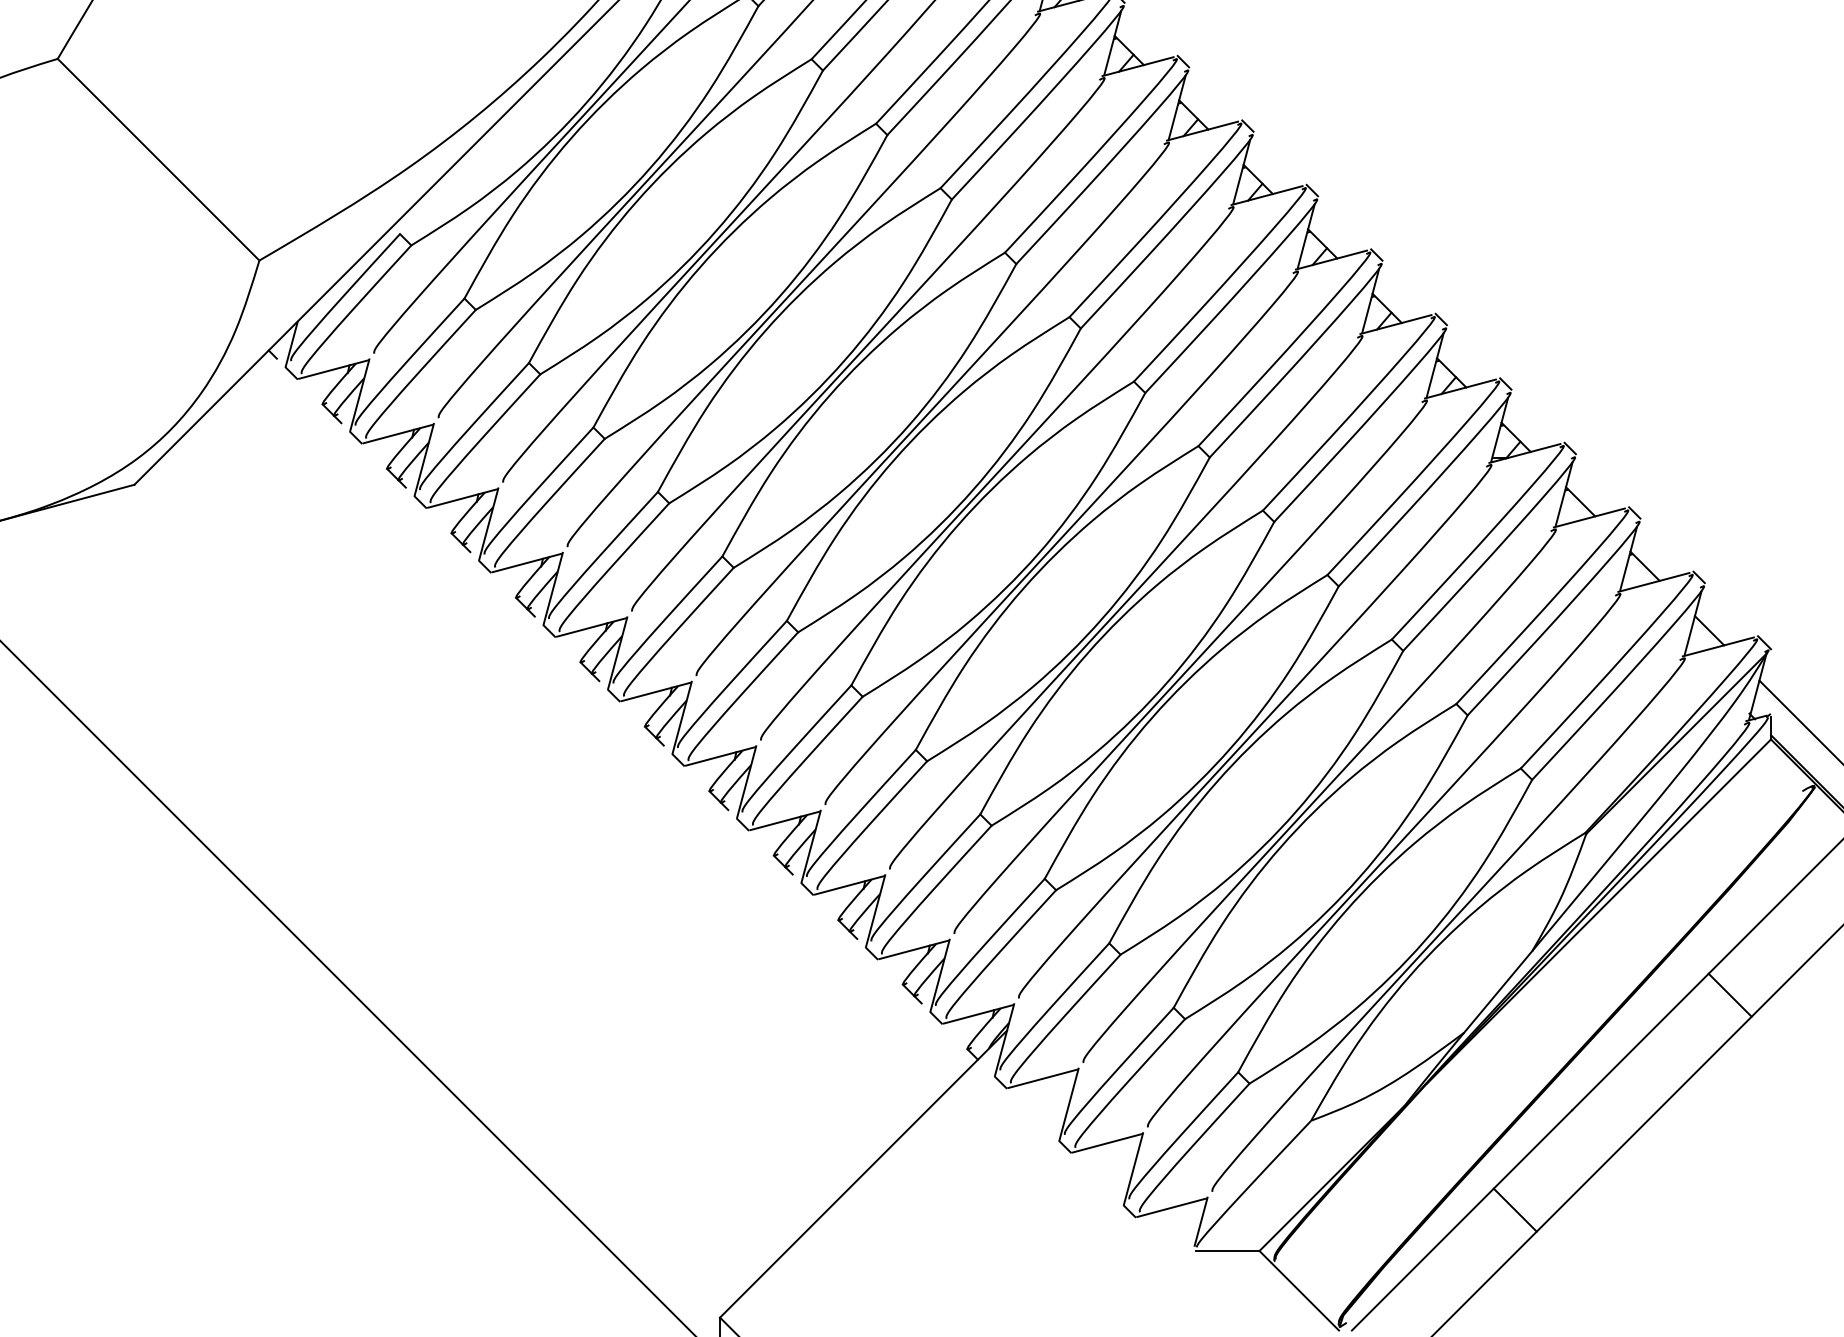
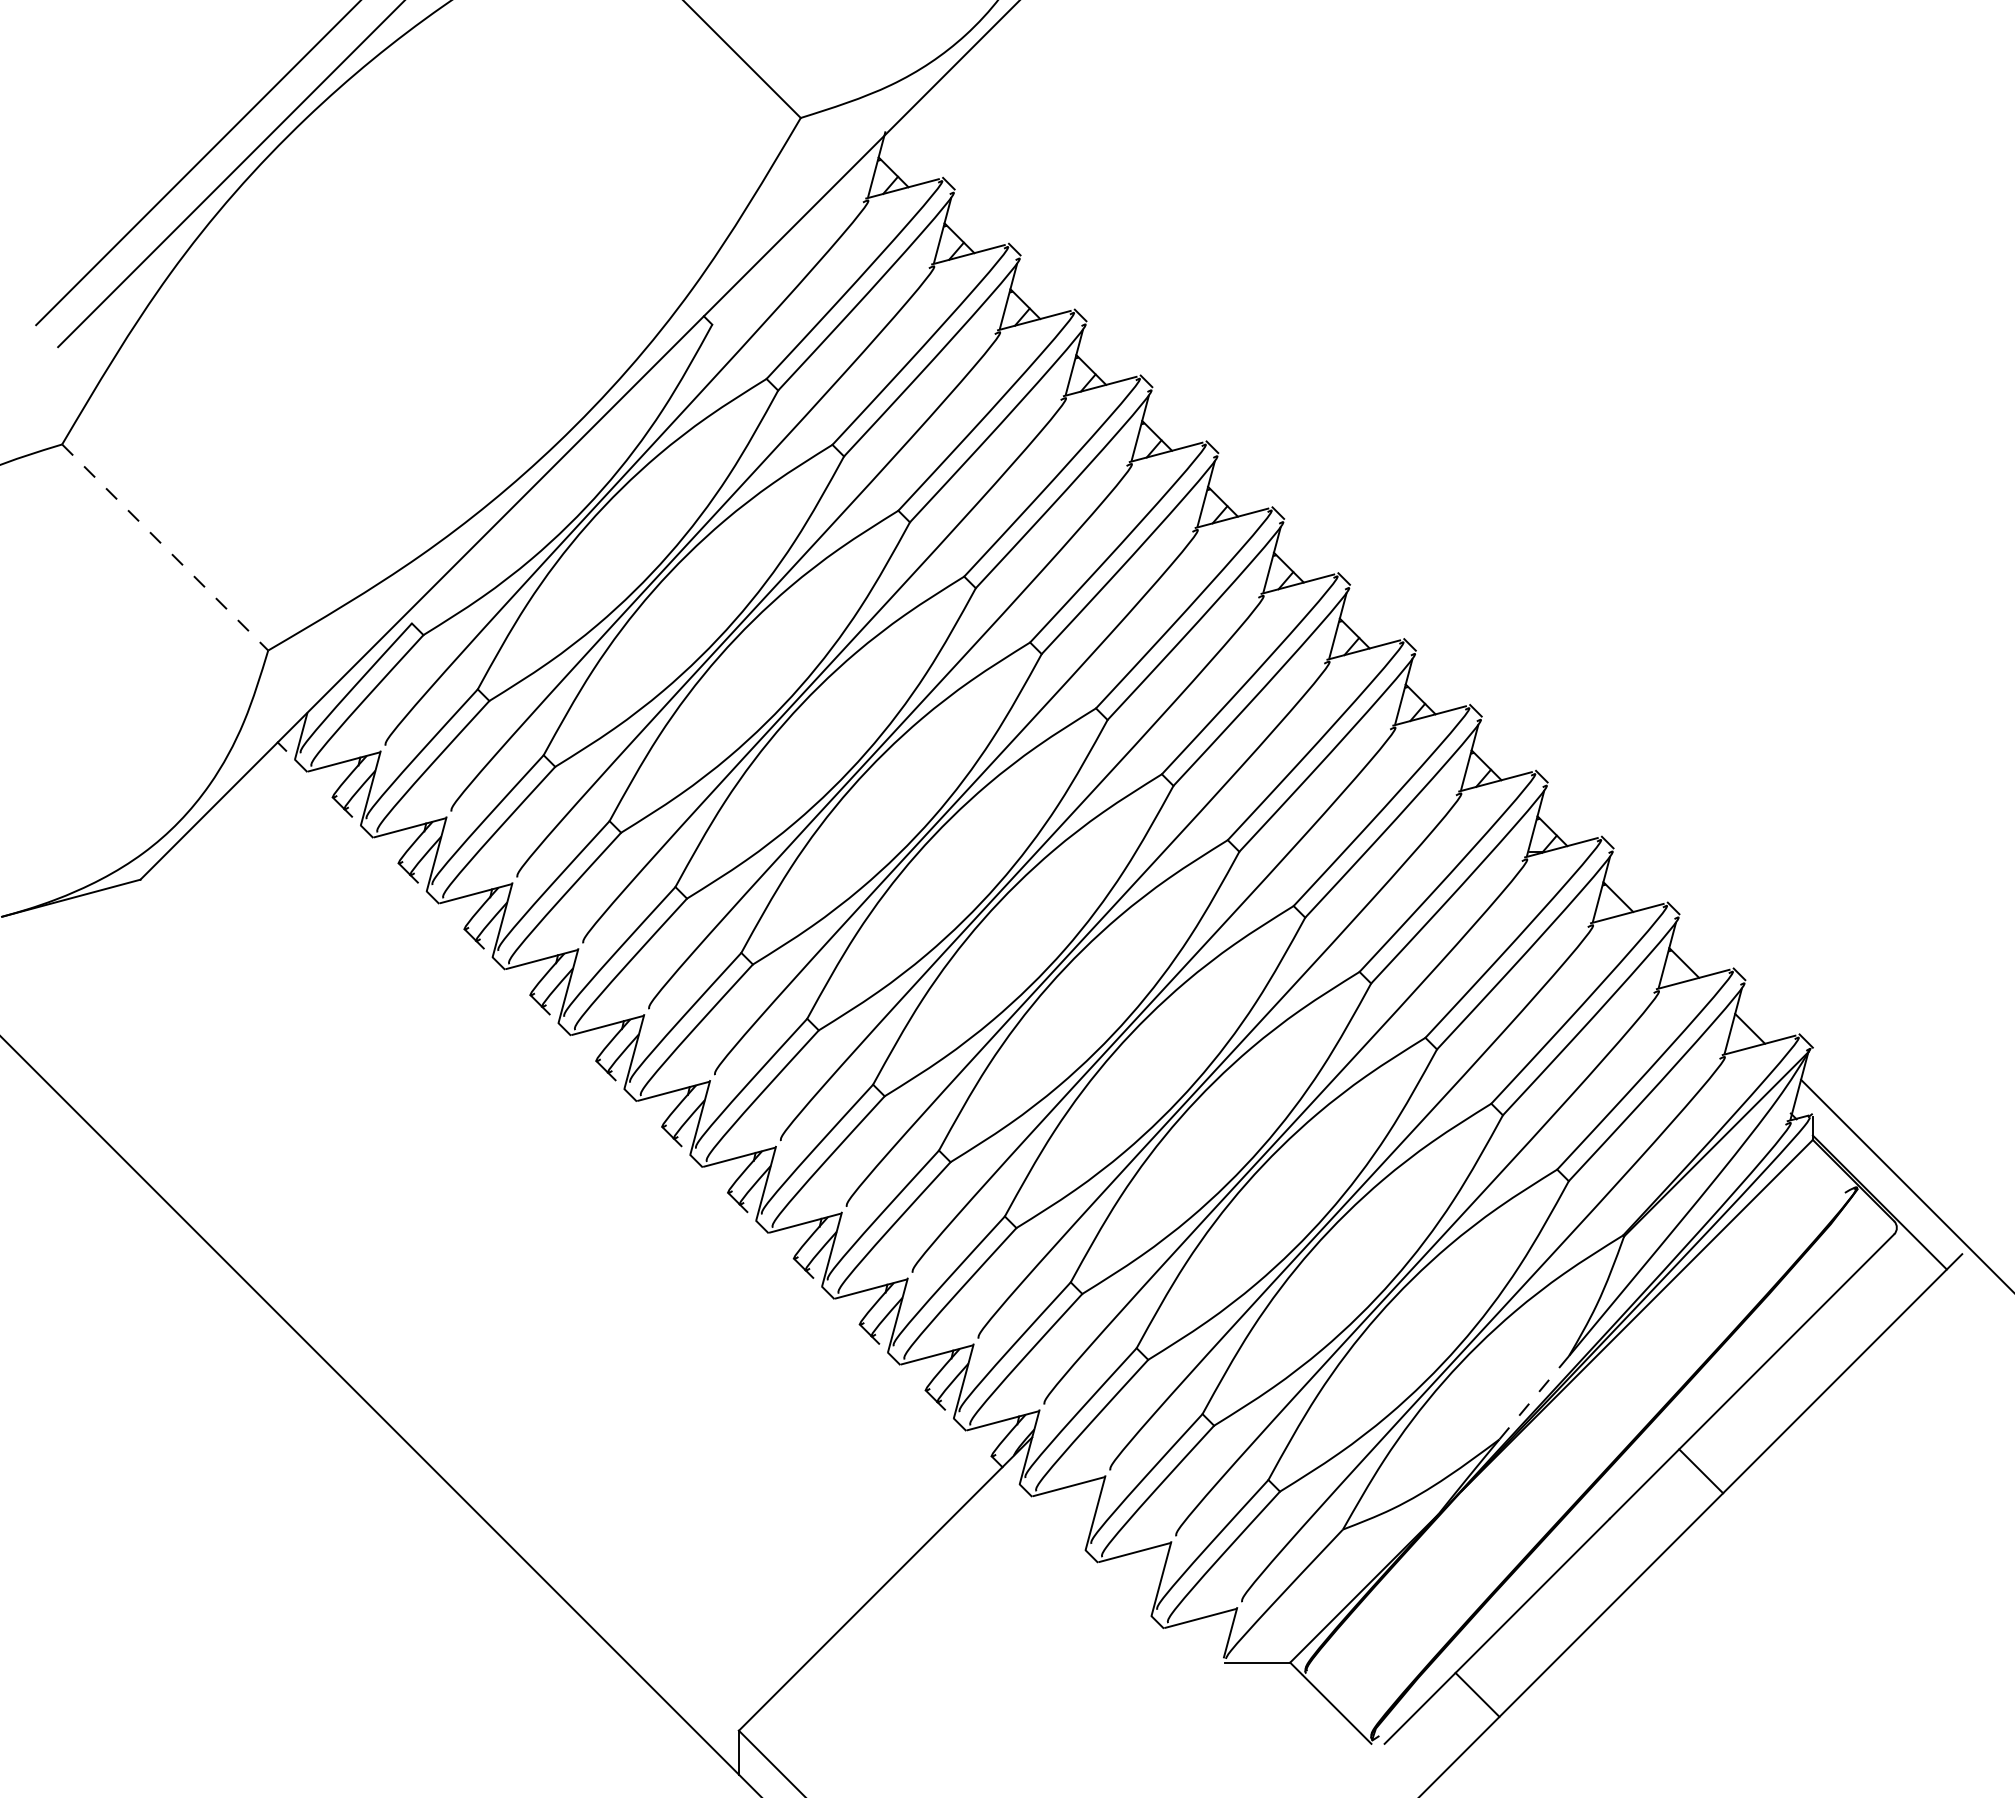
line: (158, 159) -> (165, 547), solid -> dashed
line: (1497, 992) -> (1533, 1398), solid -> dashed
line: (1730, 995) -> (1701, 1471), moved
line: (1515, 1209) -> (1477, 1694), moved

